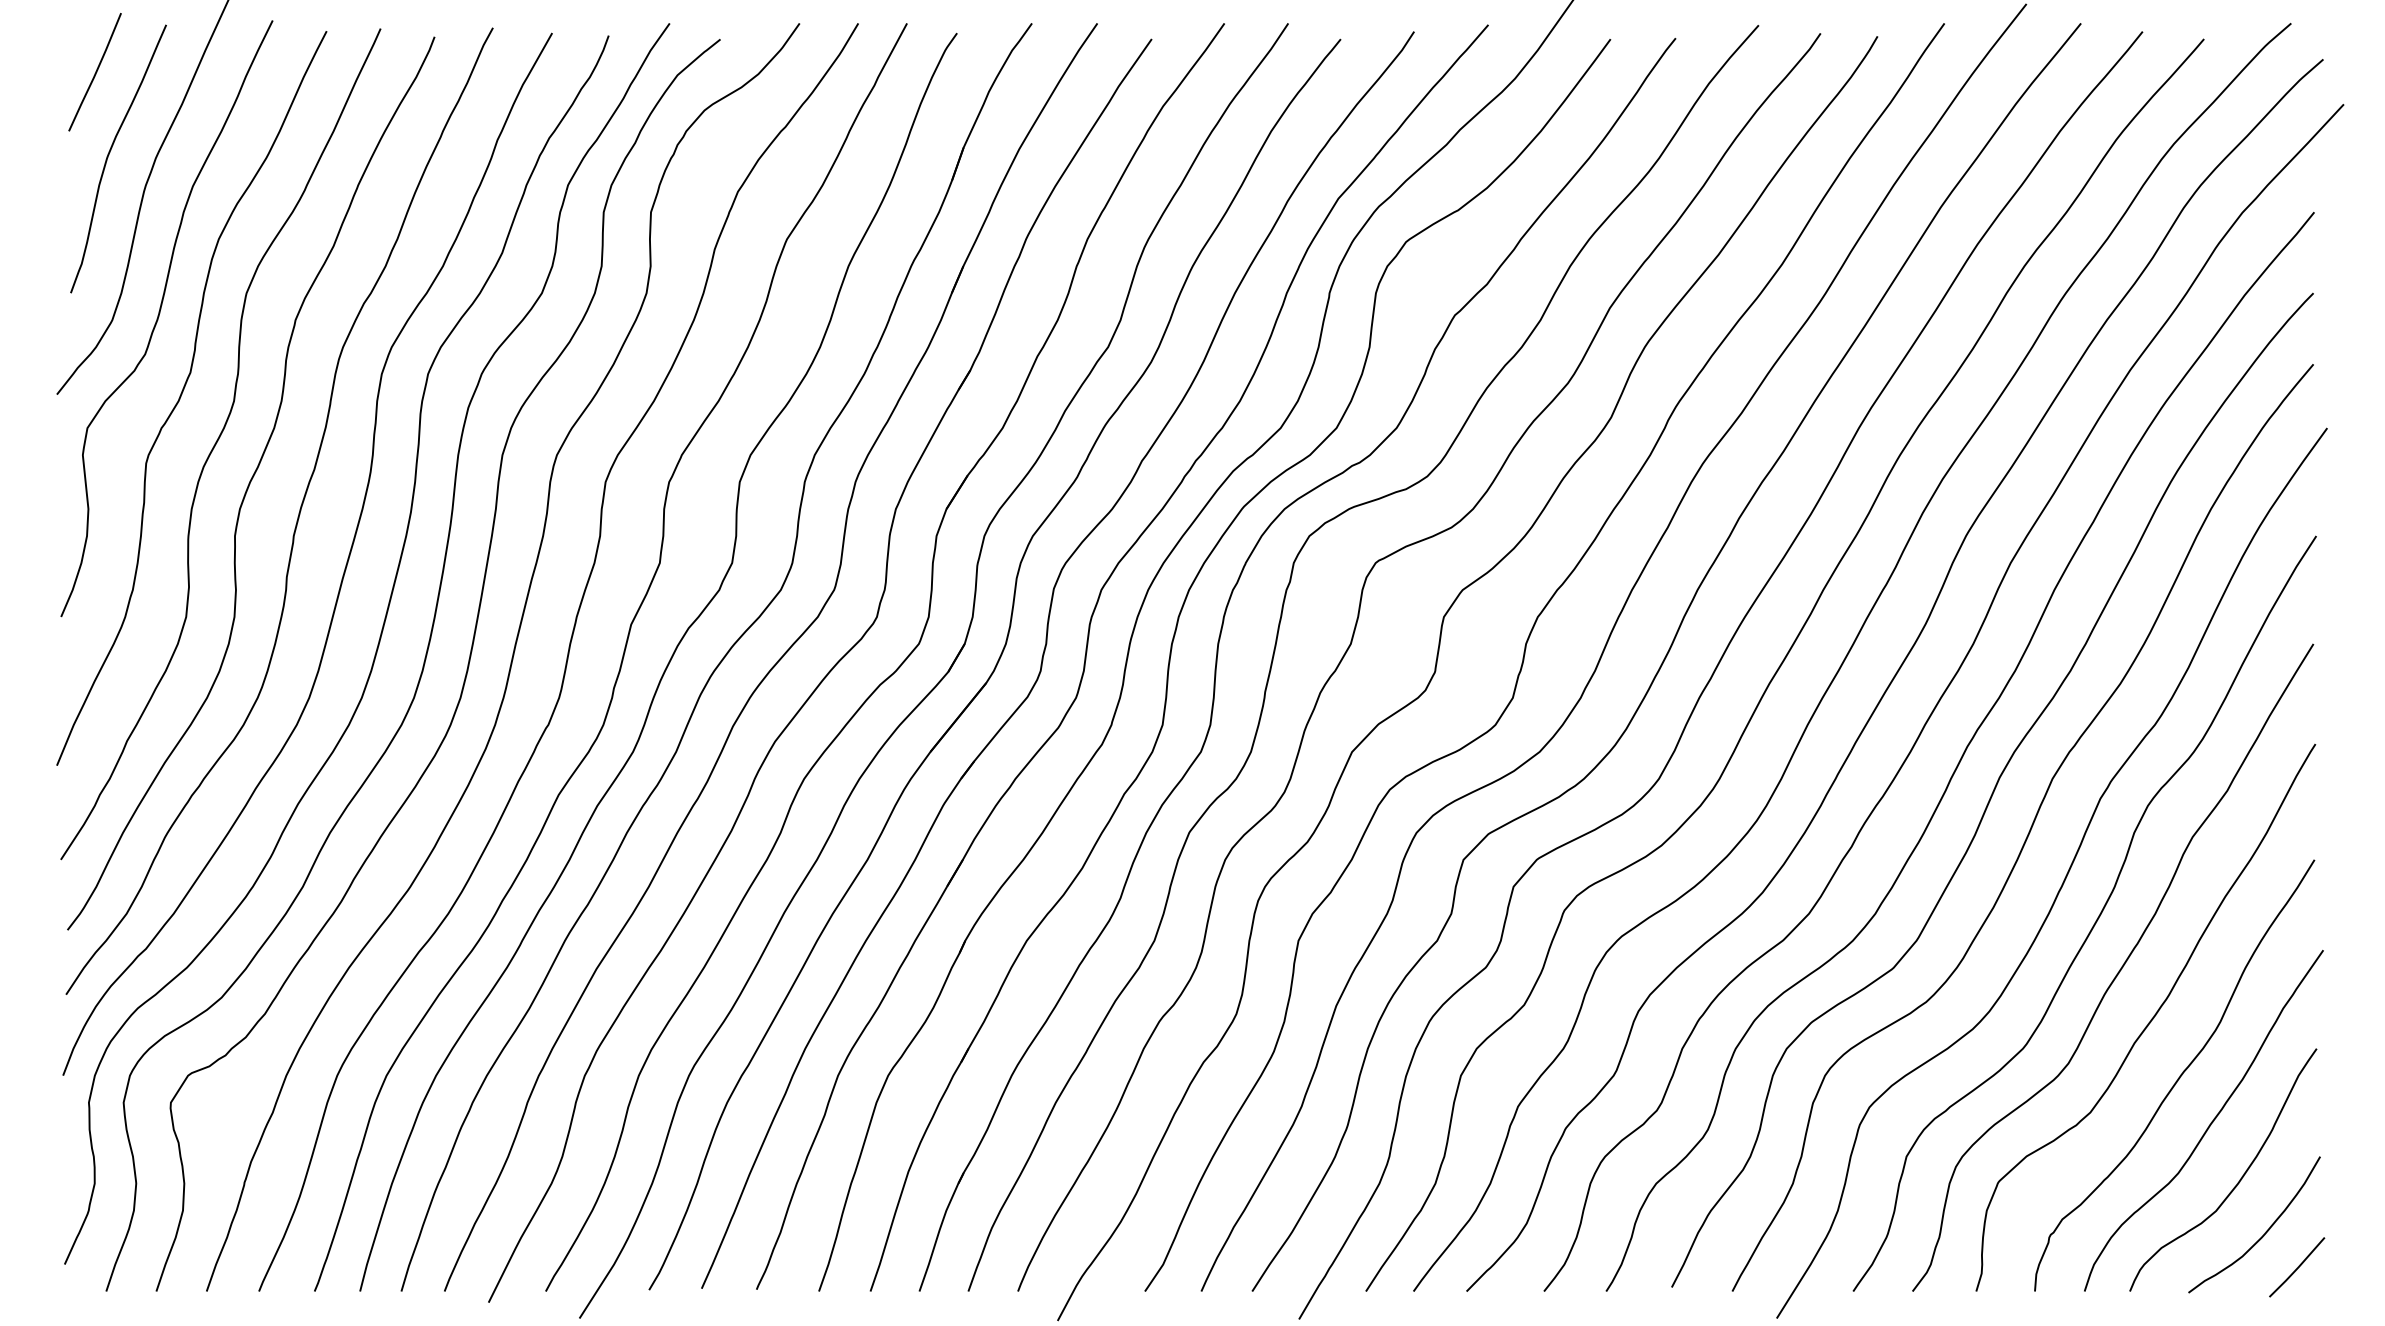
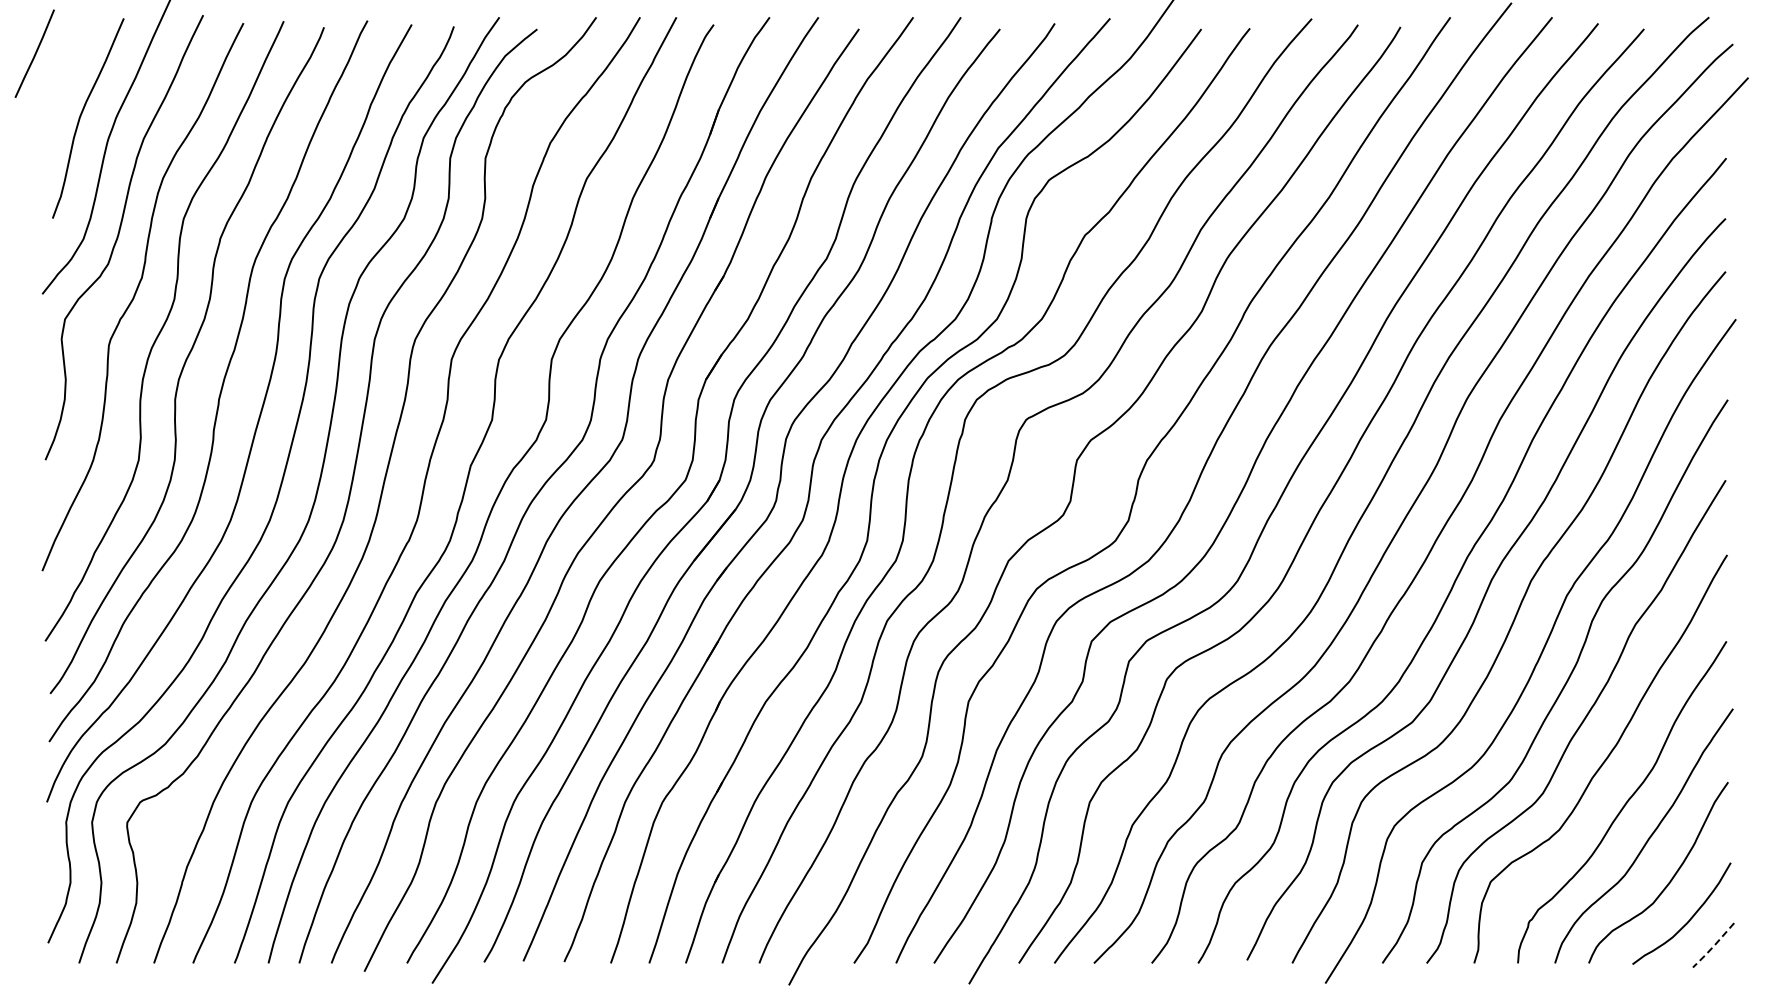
line: (94, 71) -> (34, 53), moved
line: (2296, 1268) -> (1713, 946), solid -> dashed

